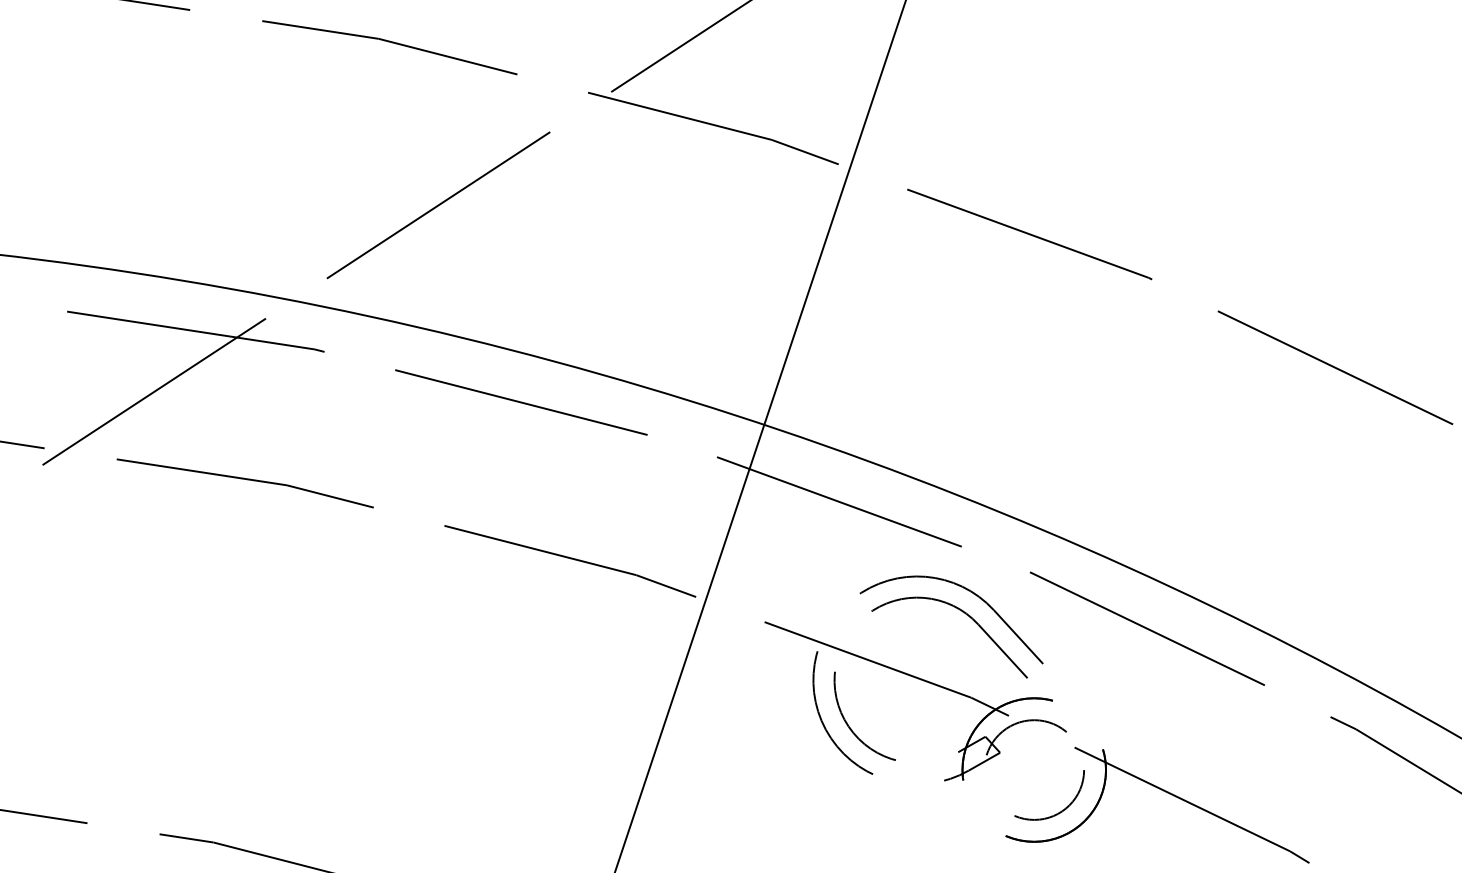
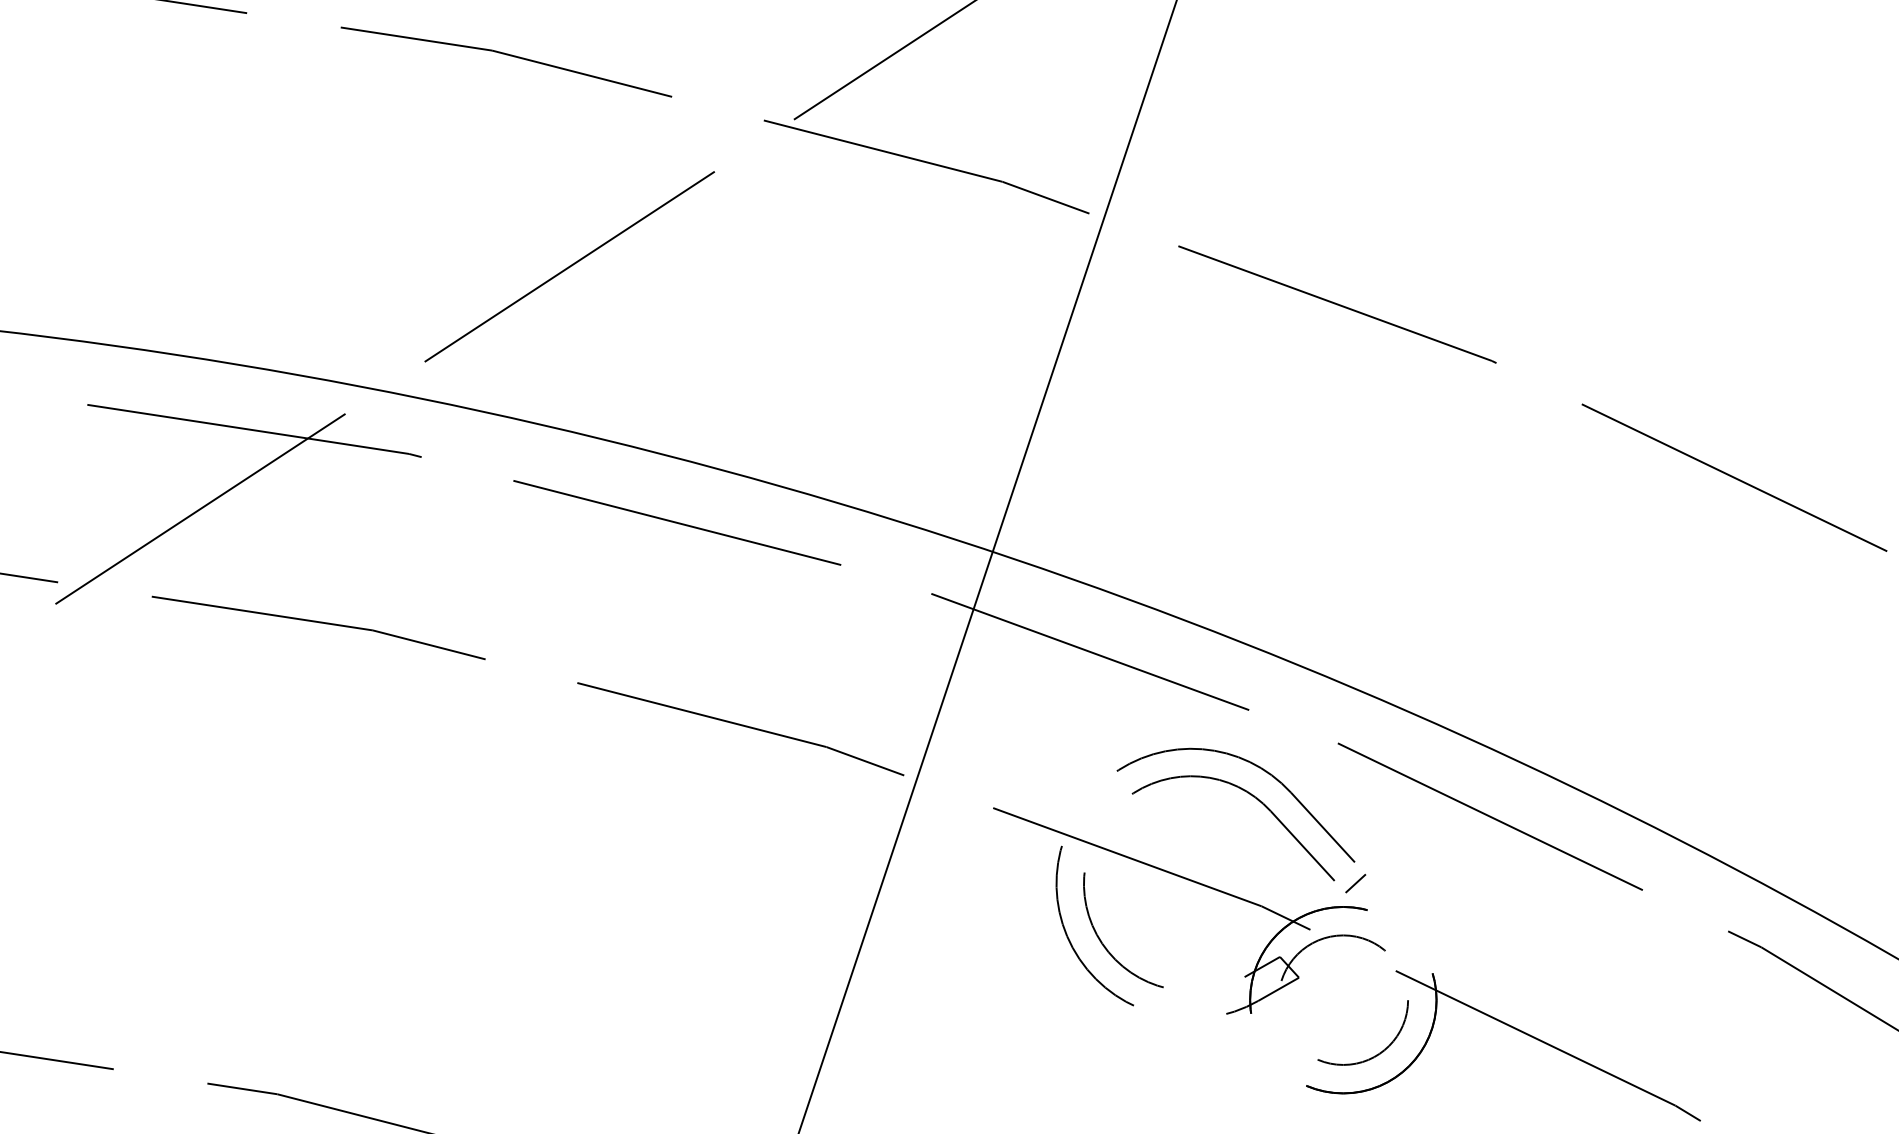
line: (1043, 680) -> (1355, 883), added

